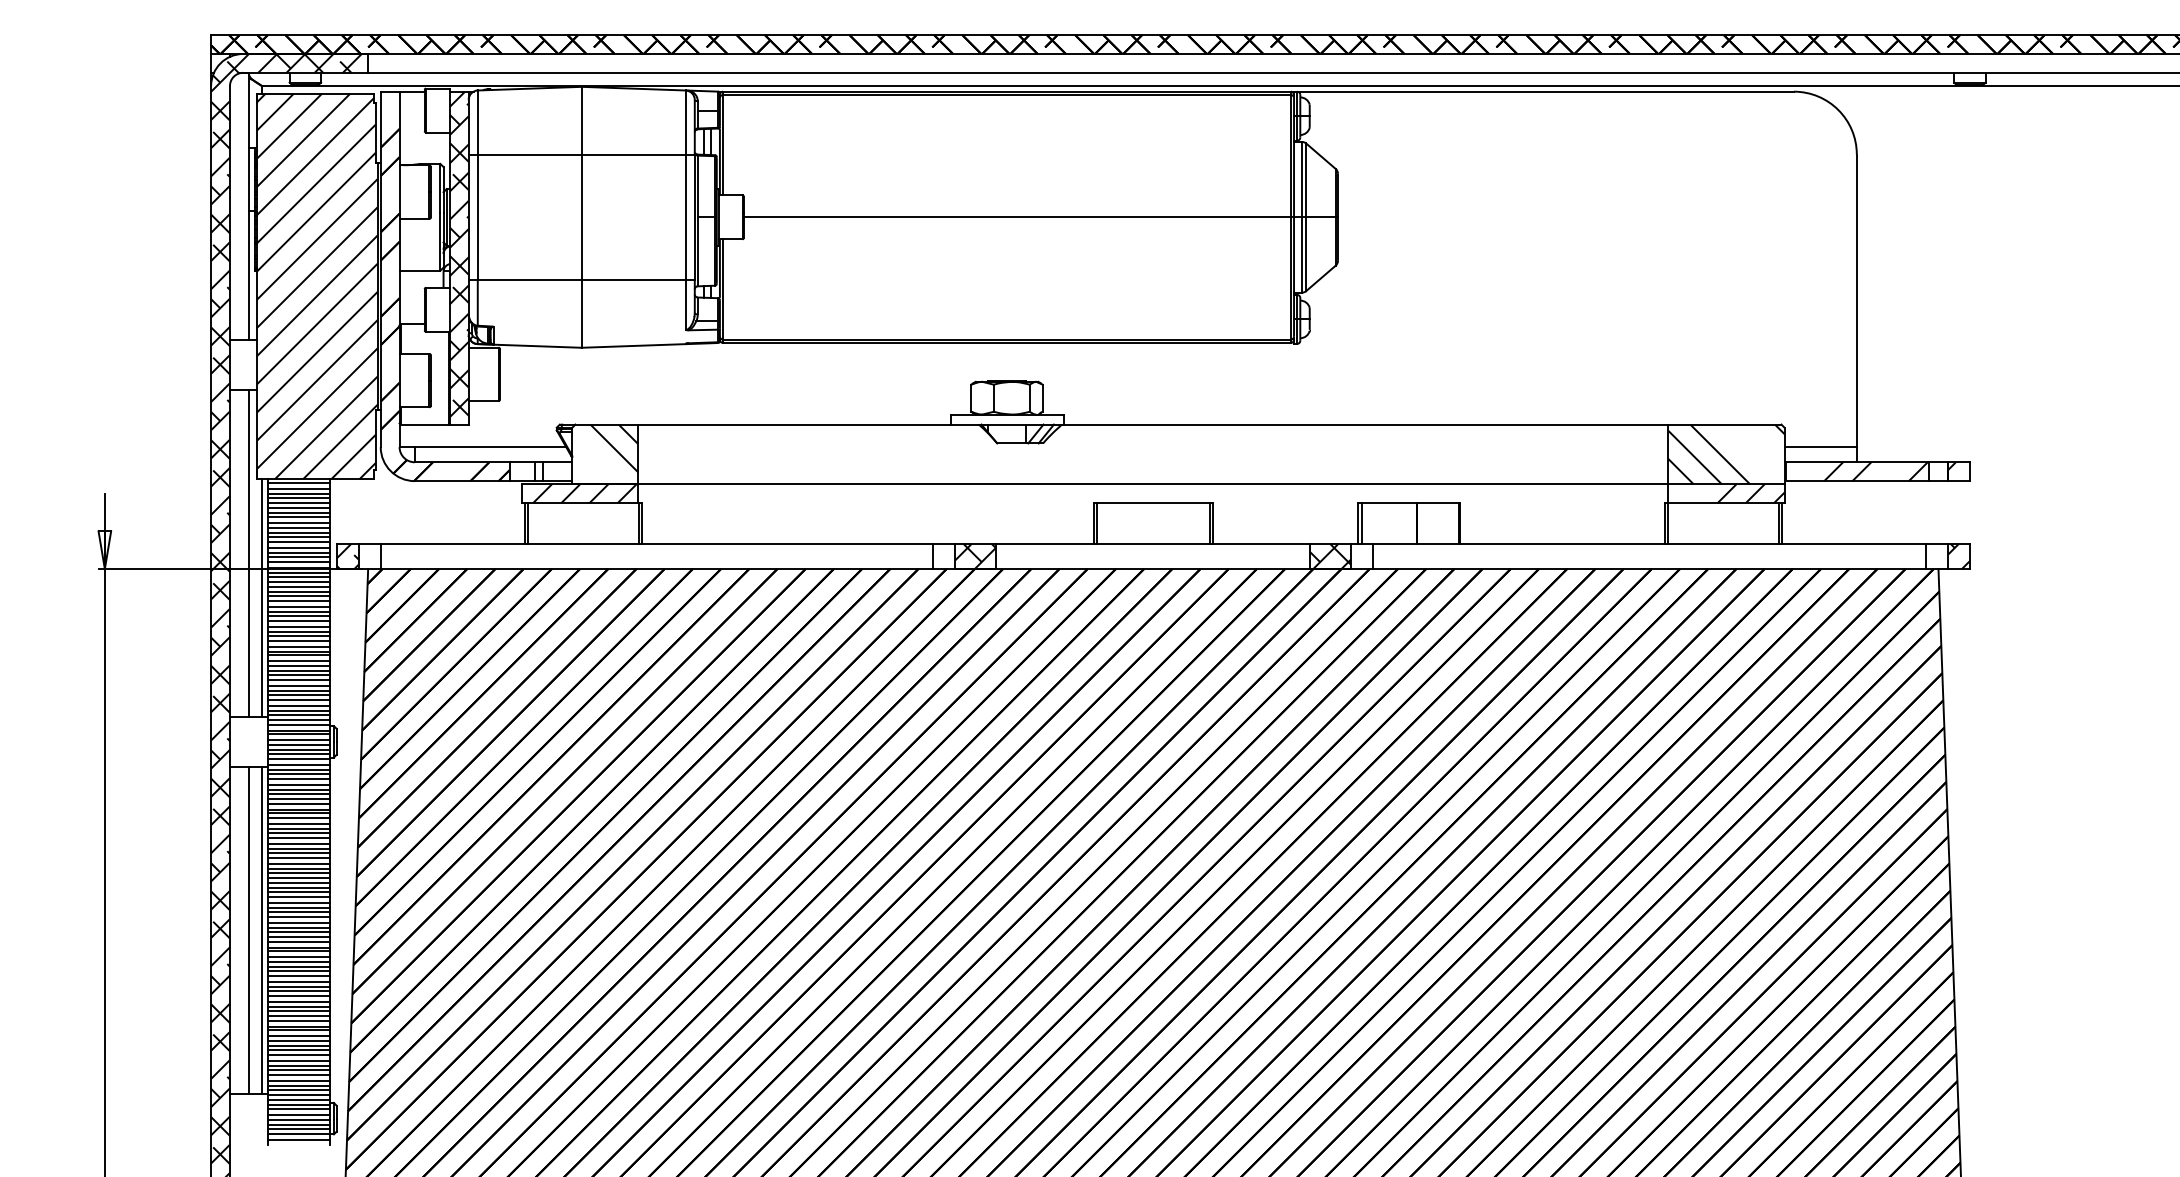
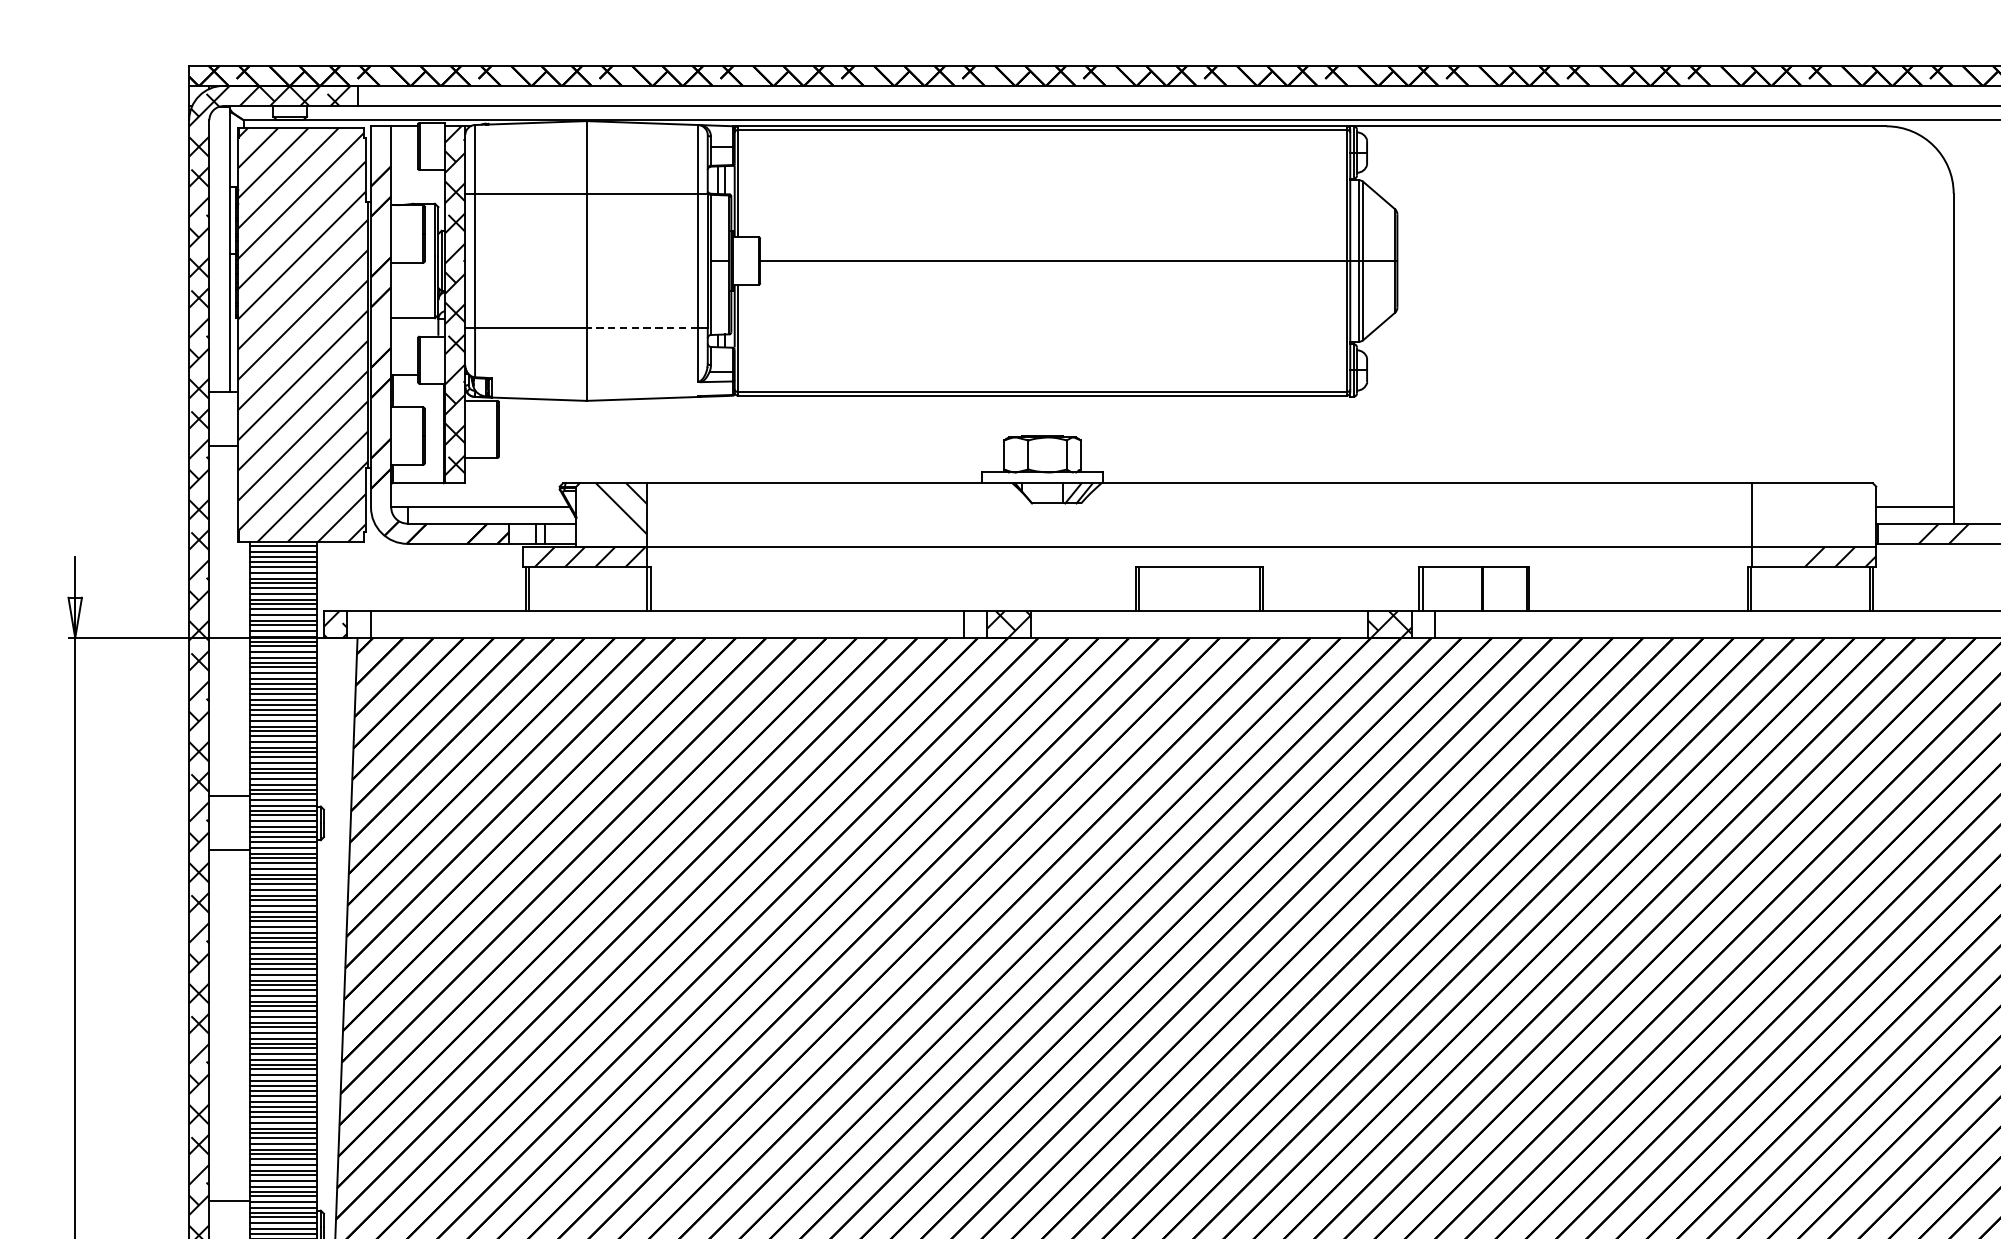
line: (633, 280) -> (642, 328), solid -> dashed
hatch: (1726, 454) -> (1813, 515), removed
line: (248, 553) -> (229, 621), removed
line: (262, 597) -> (244, 668), removed
line: (248, 929) -> (229, 1024), removed
line: (262, 929) -> (244, 1024), removed

